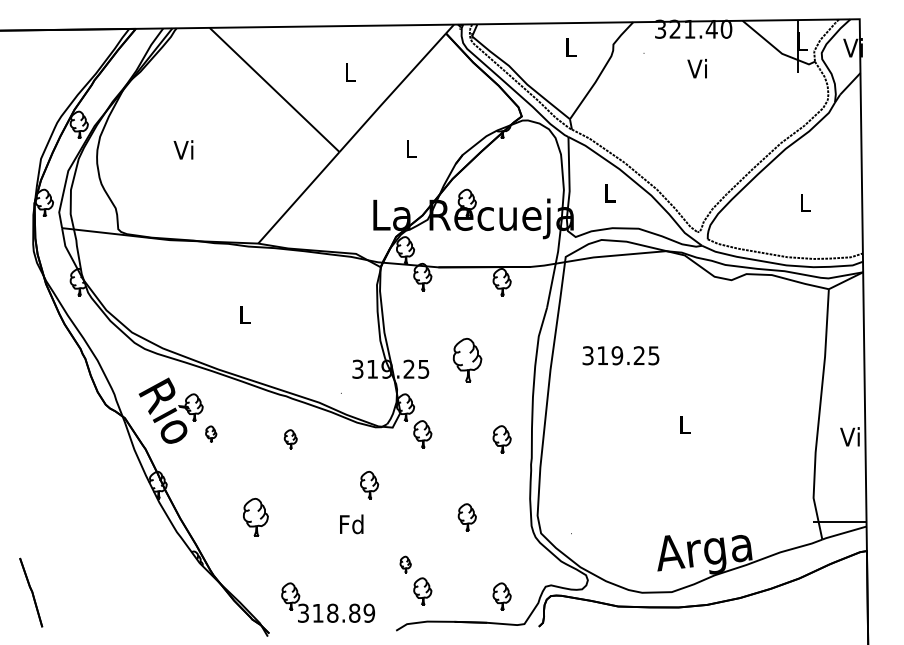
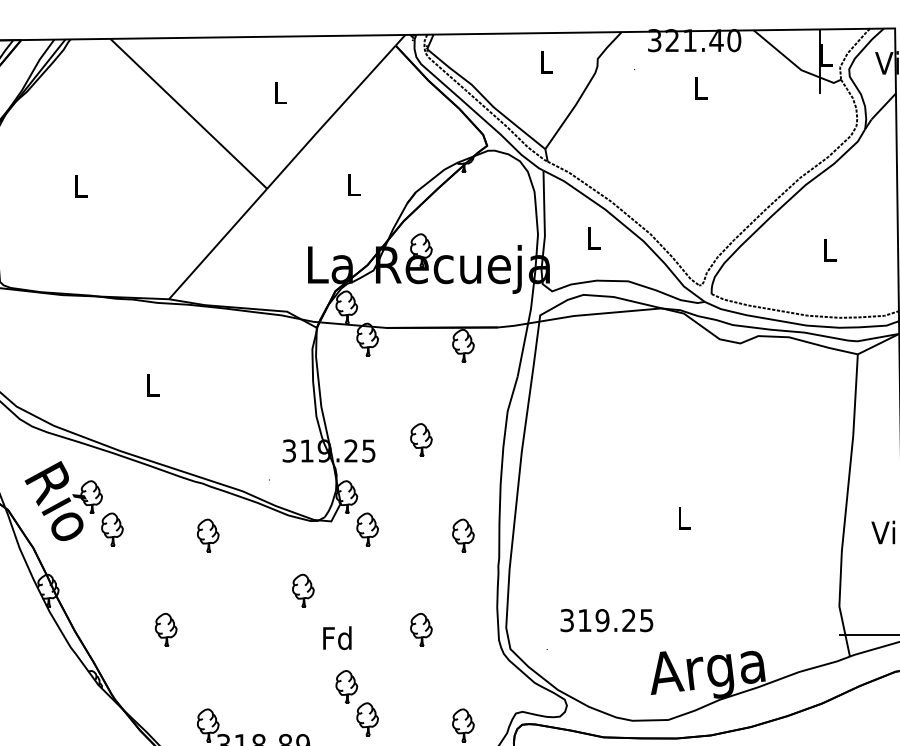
text: (696, 68) -> (698, 87), Vi -> L
text: (183, 149) -> (78, 185), Vi -> L
text: (620, 355) -> (606, 620), moved
part: (466, 360) -> (420, 440), size x0.62
part: (210, 434) -> (111, 529), size x1.67
part: (290, 439) -> (207, 535), size x1.43
part: (255, 517) -> (165, 629), size x0.71
text: (351, 524) -> (337, 638), moved
part: (405, 564) -> (346, 686), size x1.67

